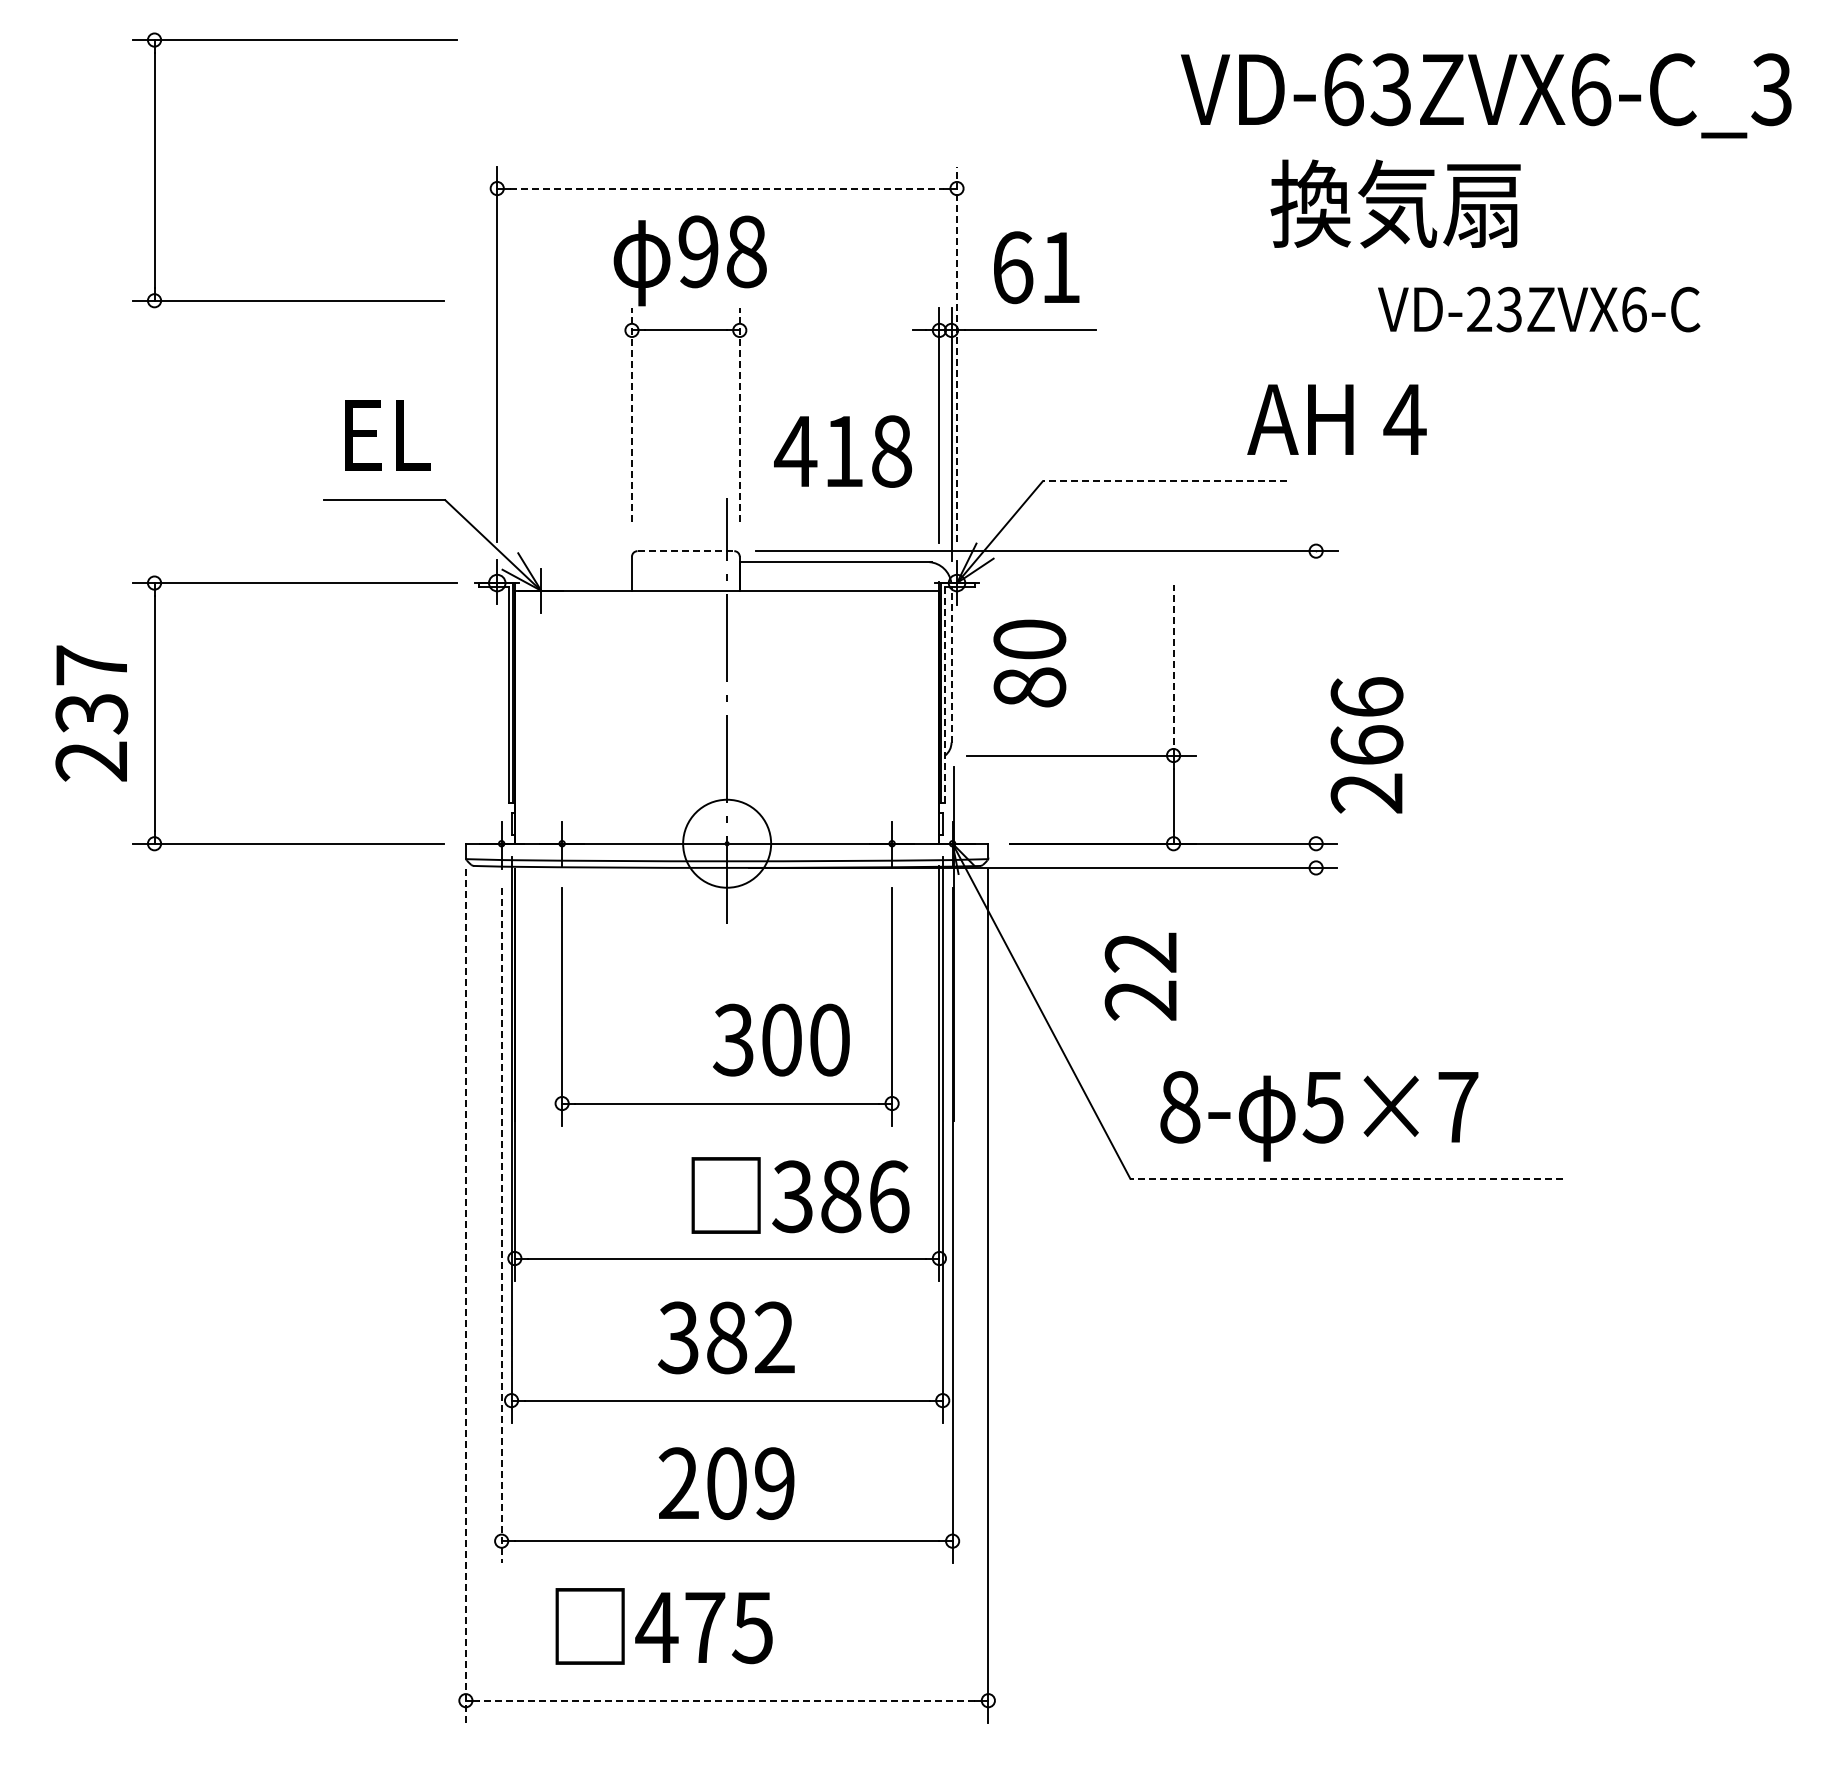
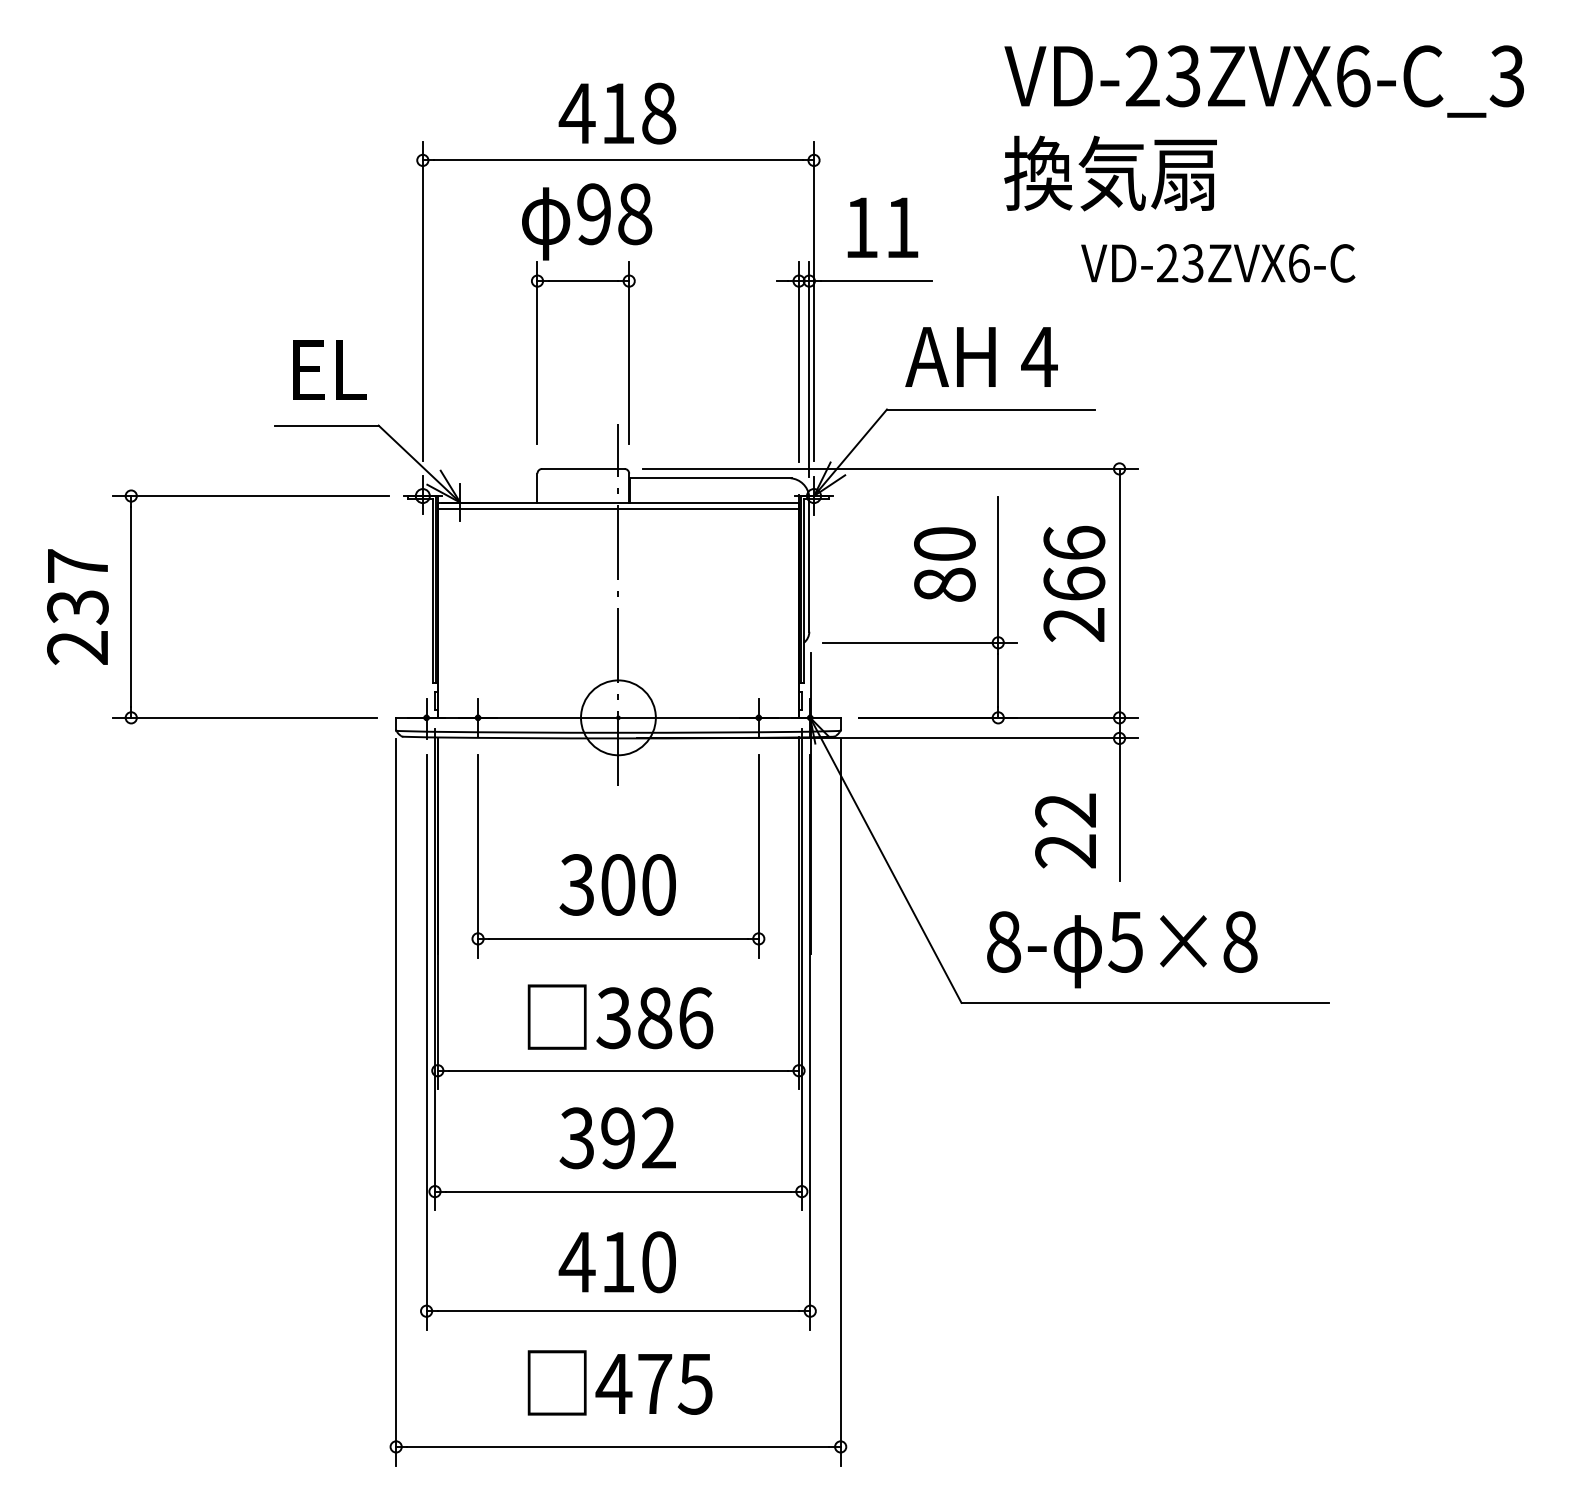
part: (294, 40) -> (250, 34), removed
text: (1343, 89) -> (1142, 76), VD-63ZVX6-C_3 -> VD-23ZVX6-C_3
line: (727, 188) -> (618, 160), dashed -> solid
text: (1395, 203) -> (1110, 173), moved
text: (1013, 267) -> (862, 227), 61 -> 11
text: (1539, 309) -> (1218, 263), moved
line: (957, 354) -> (814, 301), dashed -> solid
line: (632, 415) -> (537, 353), dashed -> solid
line: (739, 415) -> (628, 353), dashed -> solid
text: (1336, 419) -> (981, 356), moved
text: (842, 451) -> (617, 113), moved
line: (1164, 481) -> (990, 409), dashed -> solid
line: (686, 551) -> (583, 469), dashed -> solid
line: (726, 598) -> (617, 509), added
line: (951, 663) -> (809, 564), dashed -> solid
text: (1029, 663) -> (944, 564), moved
line: (1173, 669) -> (998, 569), dashed -> solid
line: (945, 695) -> (804, 591), dashed -> solid
text: (1366, 745) -> (1073, 584), moved
line: (1316, 793) -> (1119, 675), added
text: (1140, 976) -> (1065, 830), moved
text: (781, 1039) -> (617, 884), moved
text: (1458, 1107) -> (1240, 942), 5×7 -> 5×8
line: (1345, 1178) -> (1144, 1002), dashed -> solid
text: (800, 1195) -> (620, 1017), moved
line: (501, 1225) -> (426, 1042), dashed -> solid
line: (465, 1295) -> (395, 1102), dashed -> solid
text: (727, 1337) -> (618, 1137), 382 -> 392
text: (725, 1483) -> (617, 1262), 209 -> 410
text: (663, 1626) -> (619, 1382), moved
line: (726, 1700) -> (617, 1446), dashed -> solid

